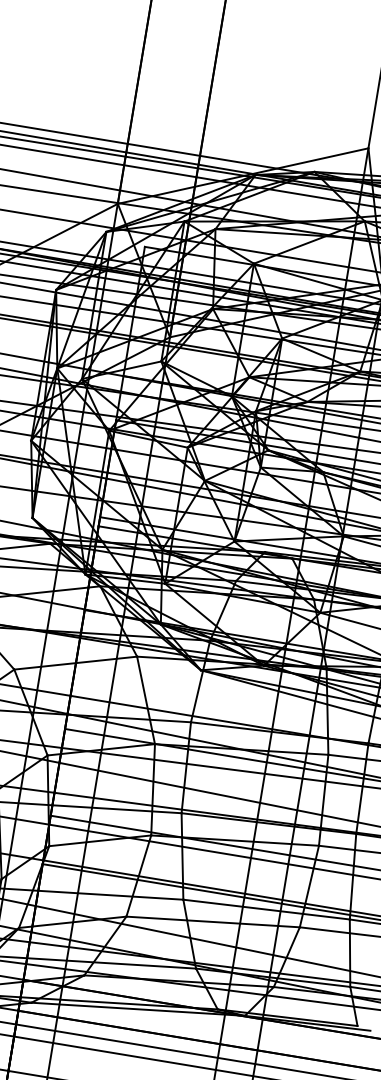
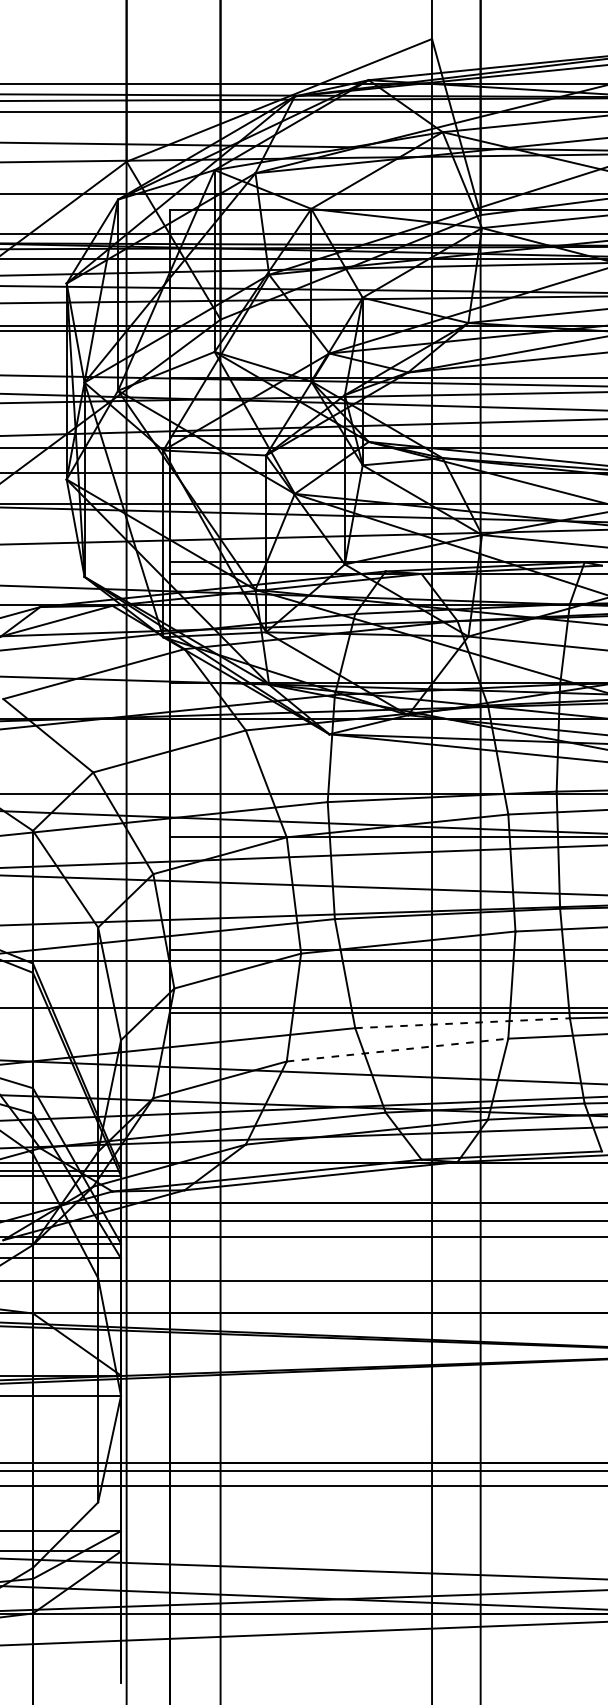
line: (267, 909) -> (463, 1023), solid -> dashed
line: (213, 922) -> (398, 1050), solid -> dashed

